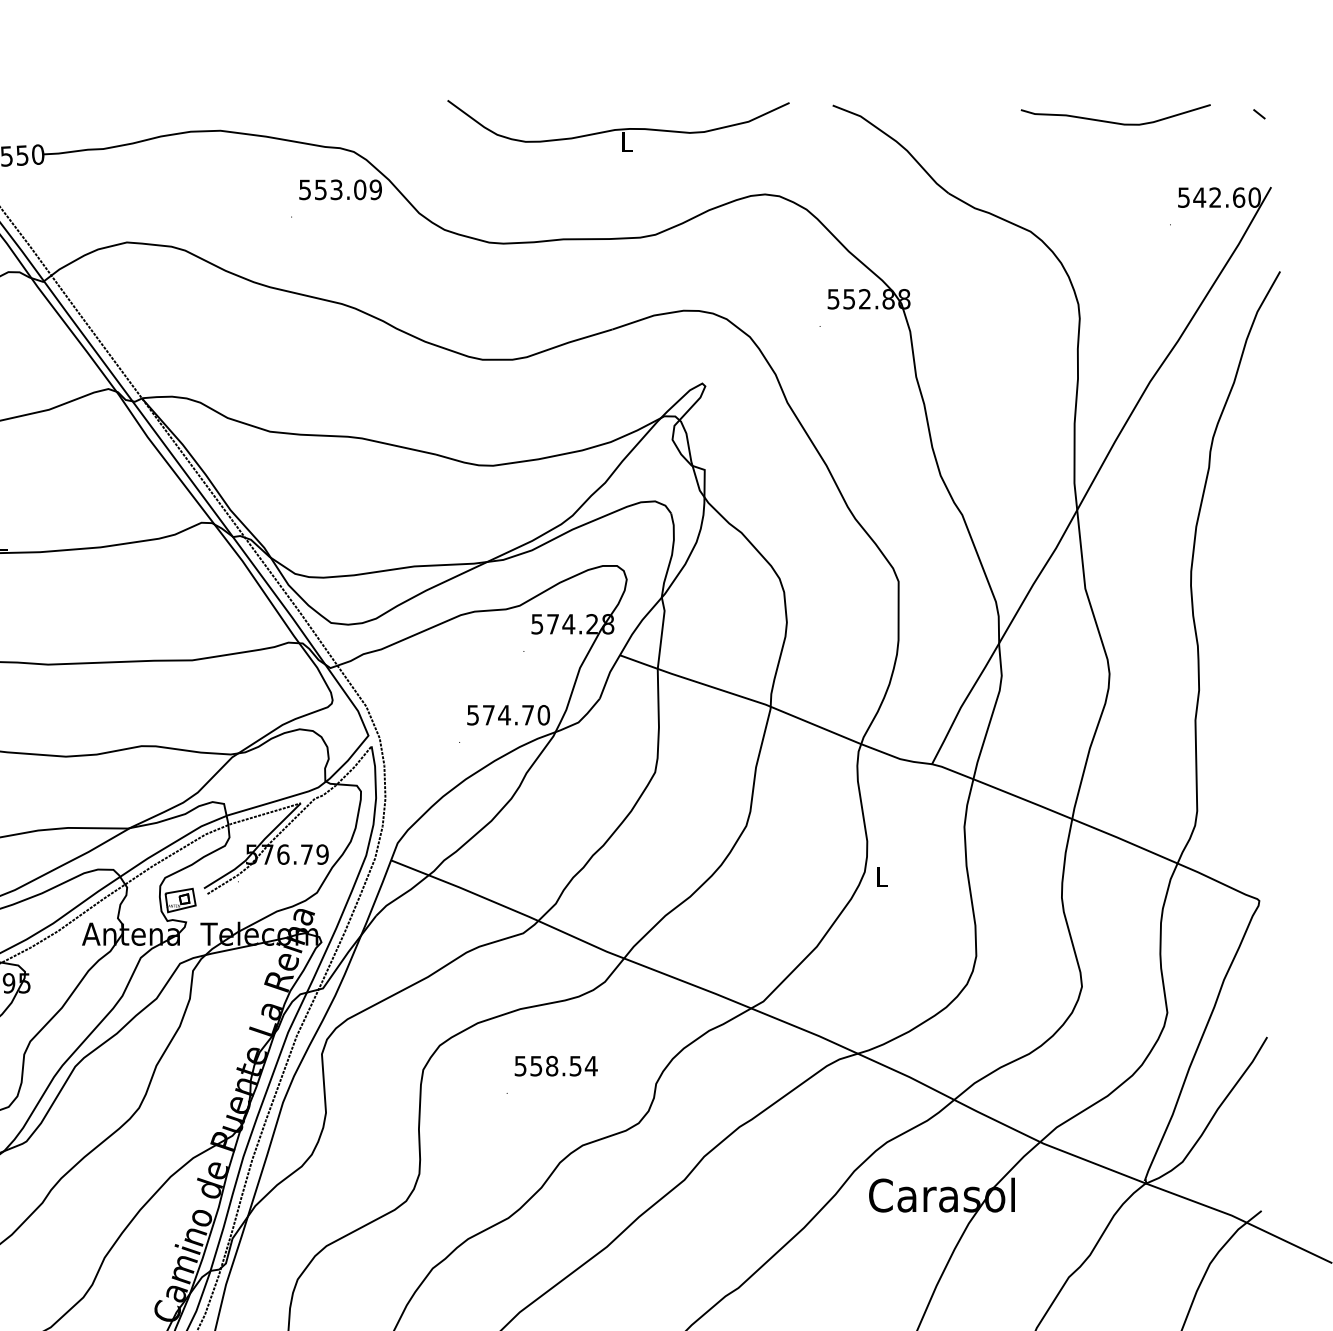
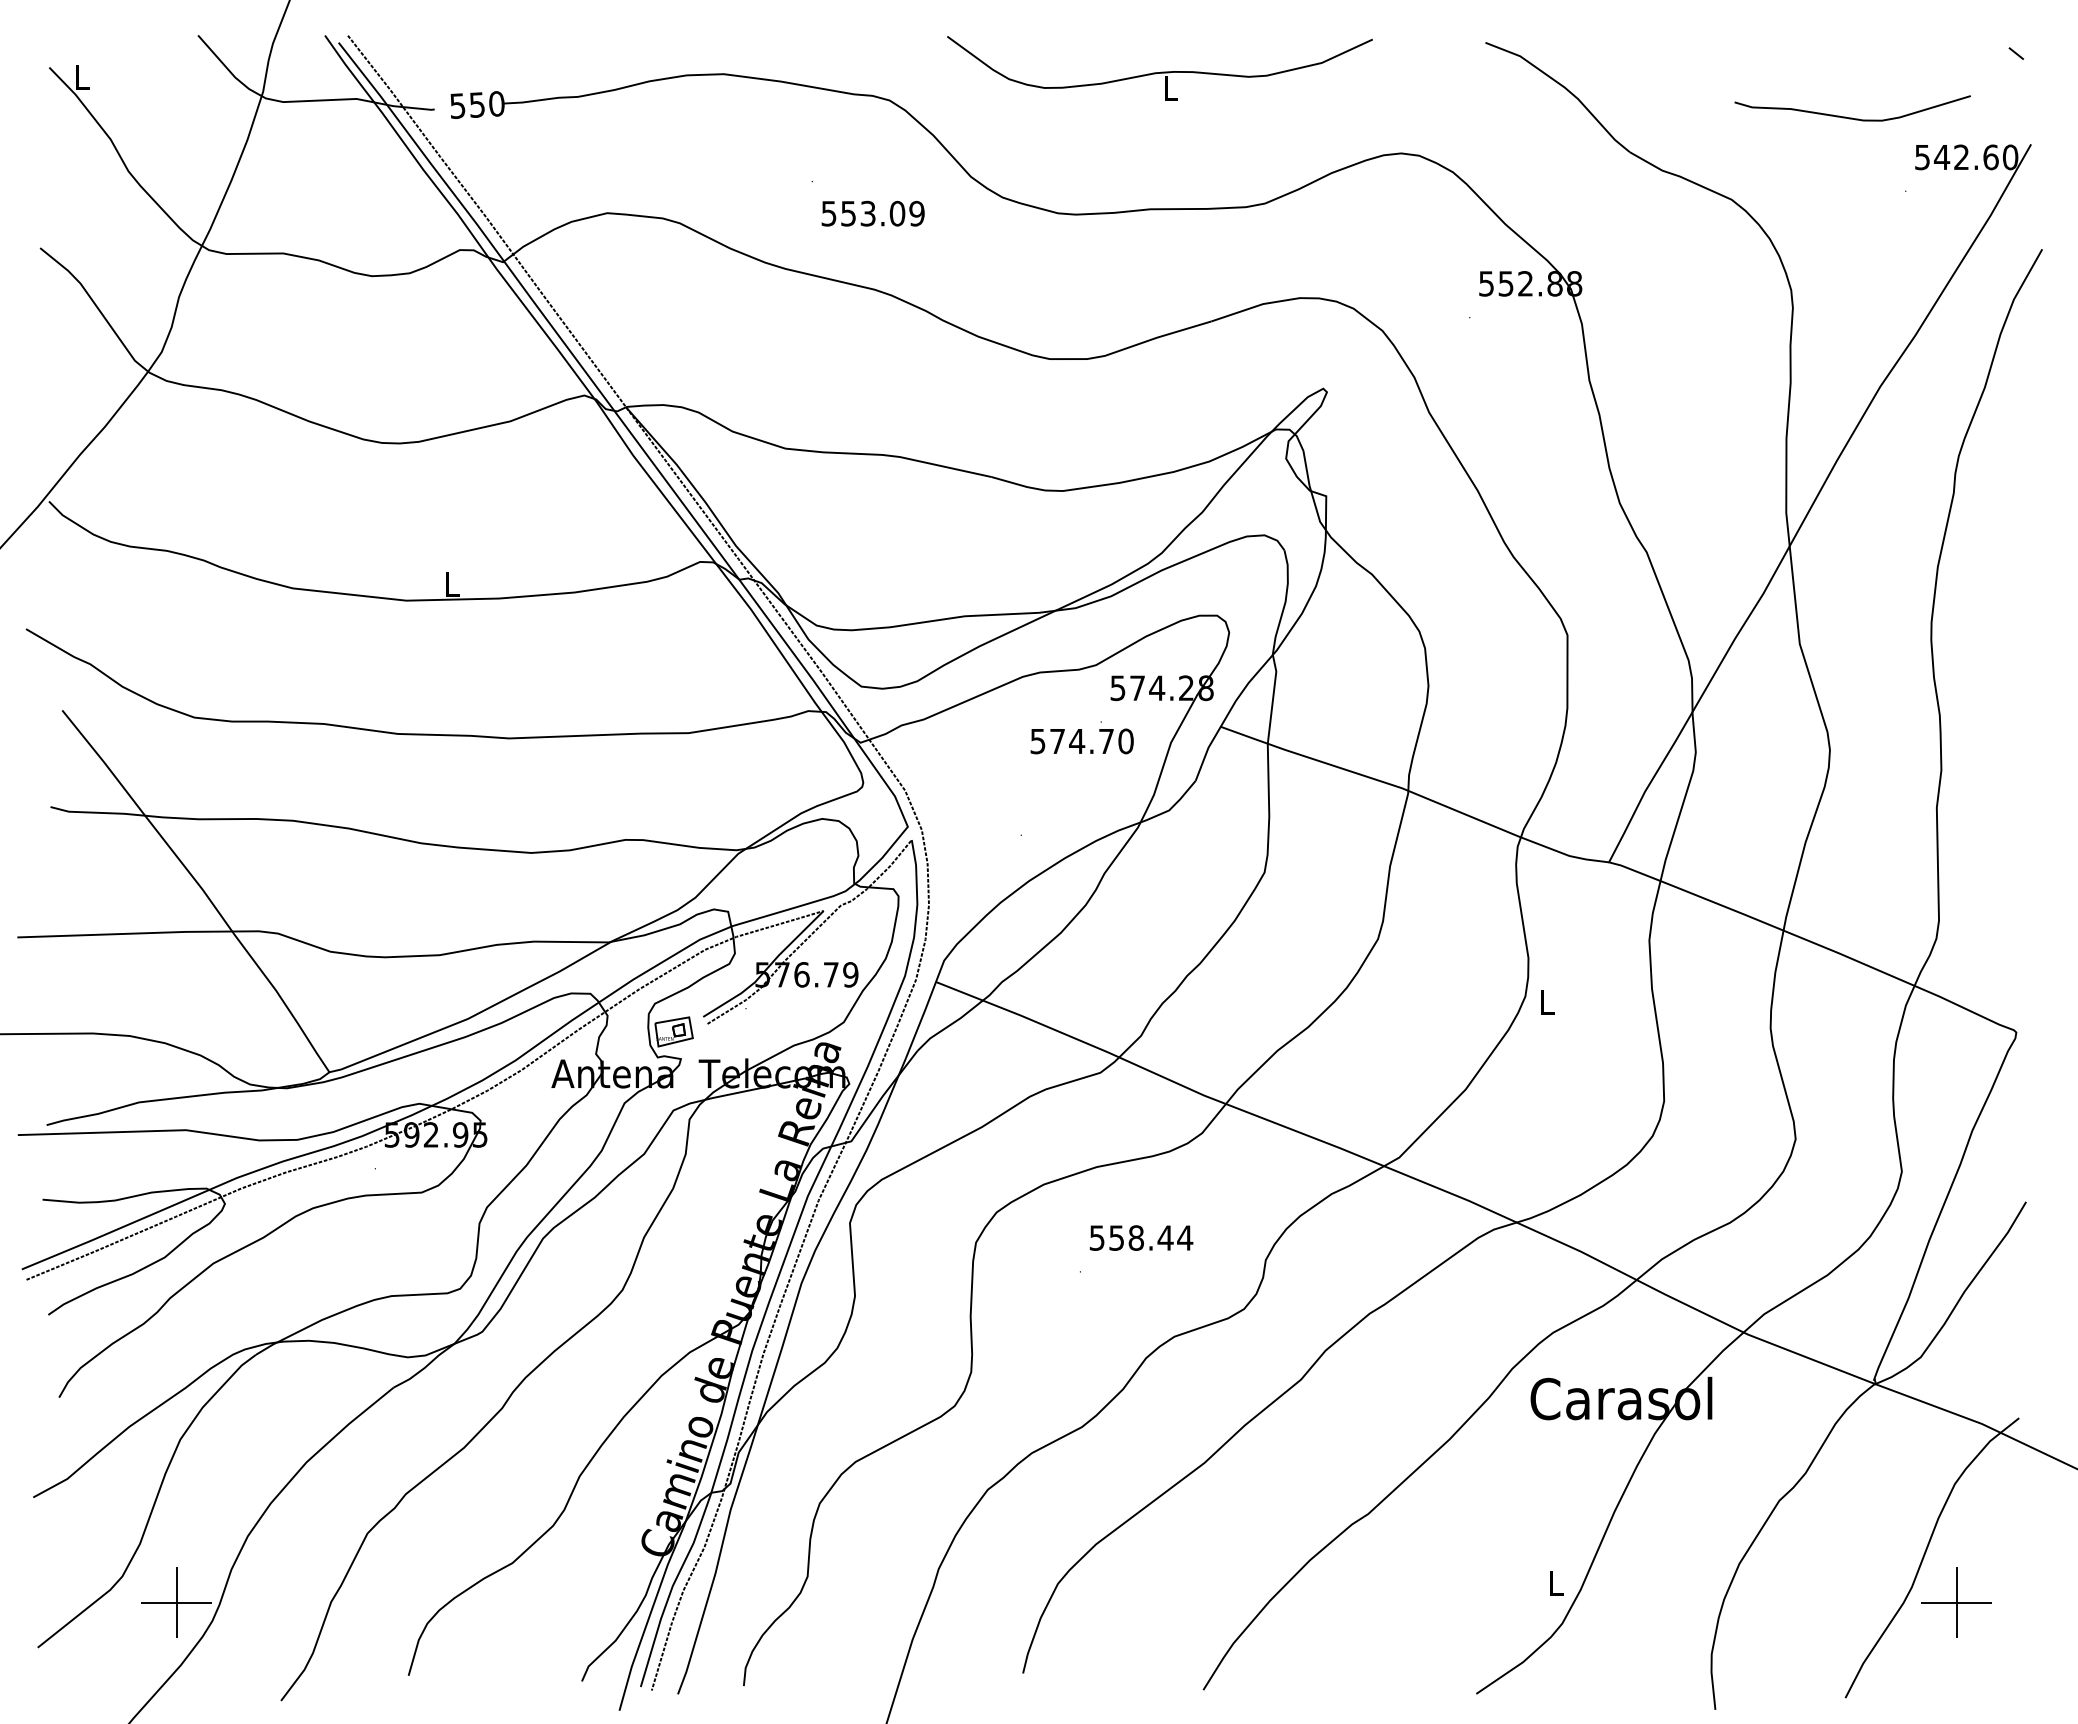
curve: (1115, 122) -> (1852, 117), moved
part: (618, 126) -> (1159, 68), moved
text: (340, 189) -> (872, 213), moved
text: (508, 715) -> (1081, 741), moved
text: (575, 1065) -> (1165, 1237), 558.54 -> 558.44

